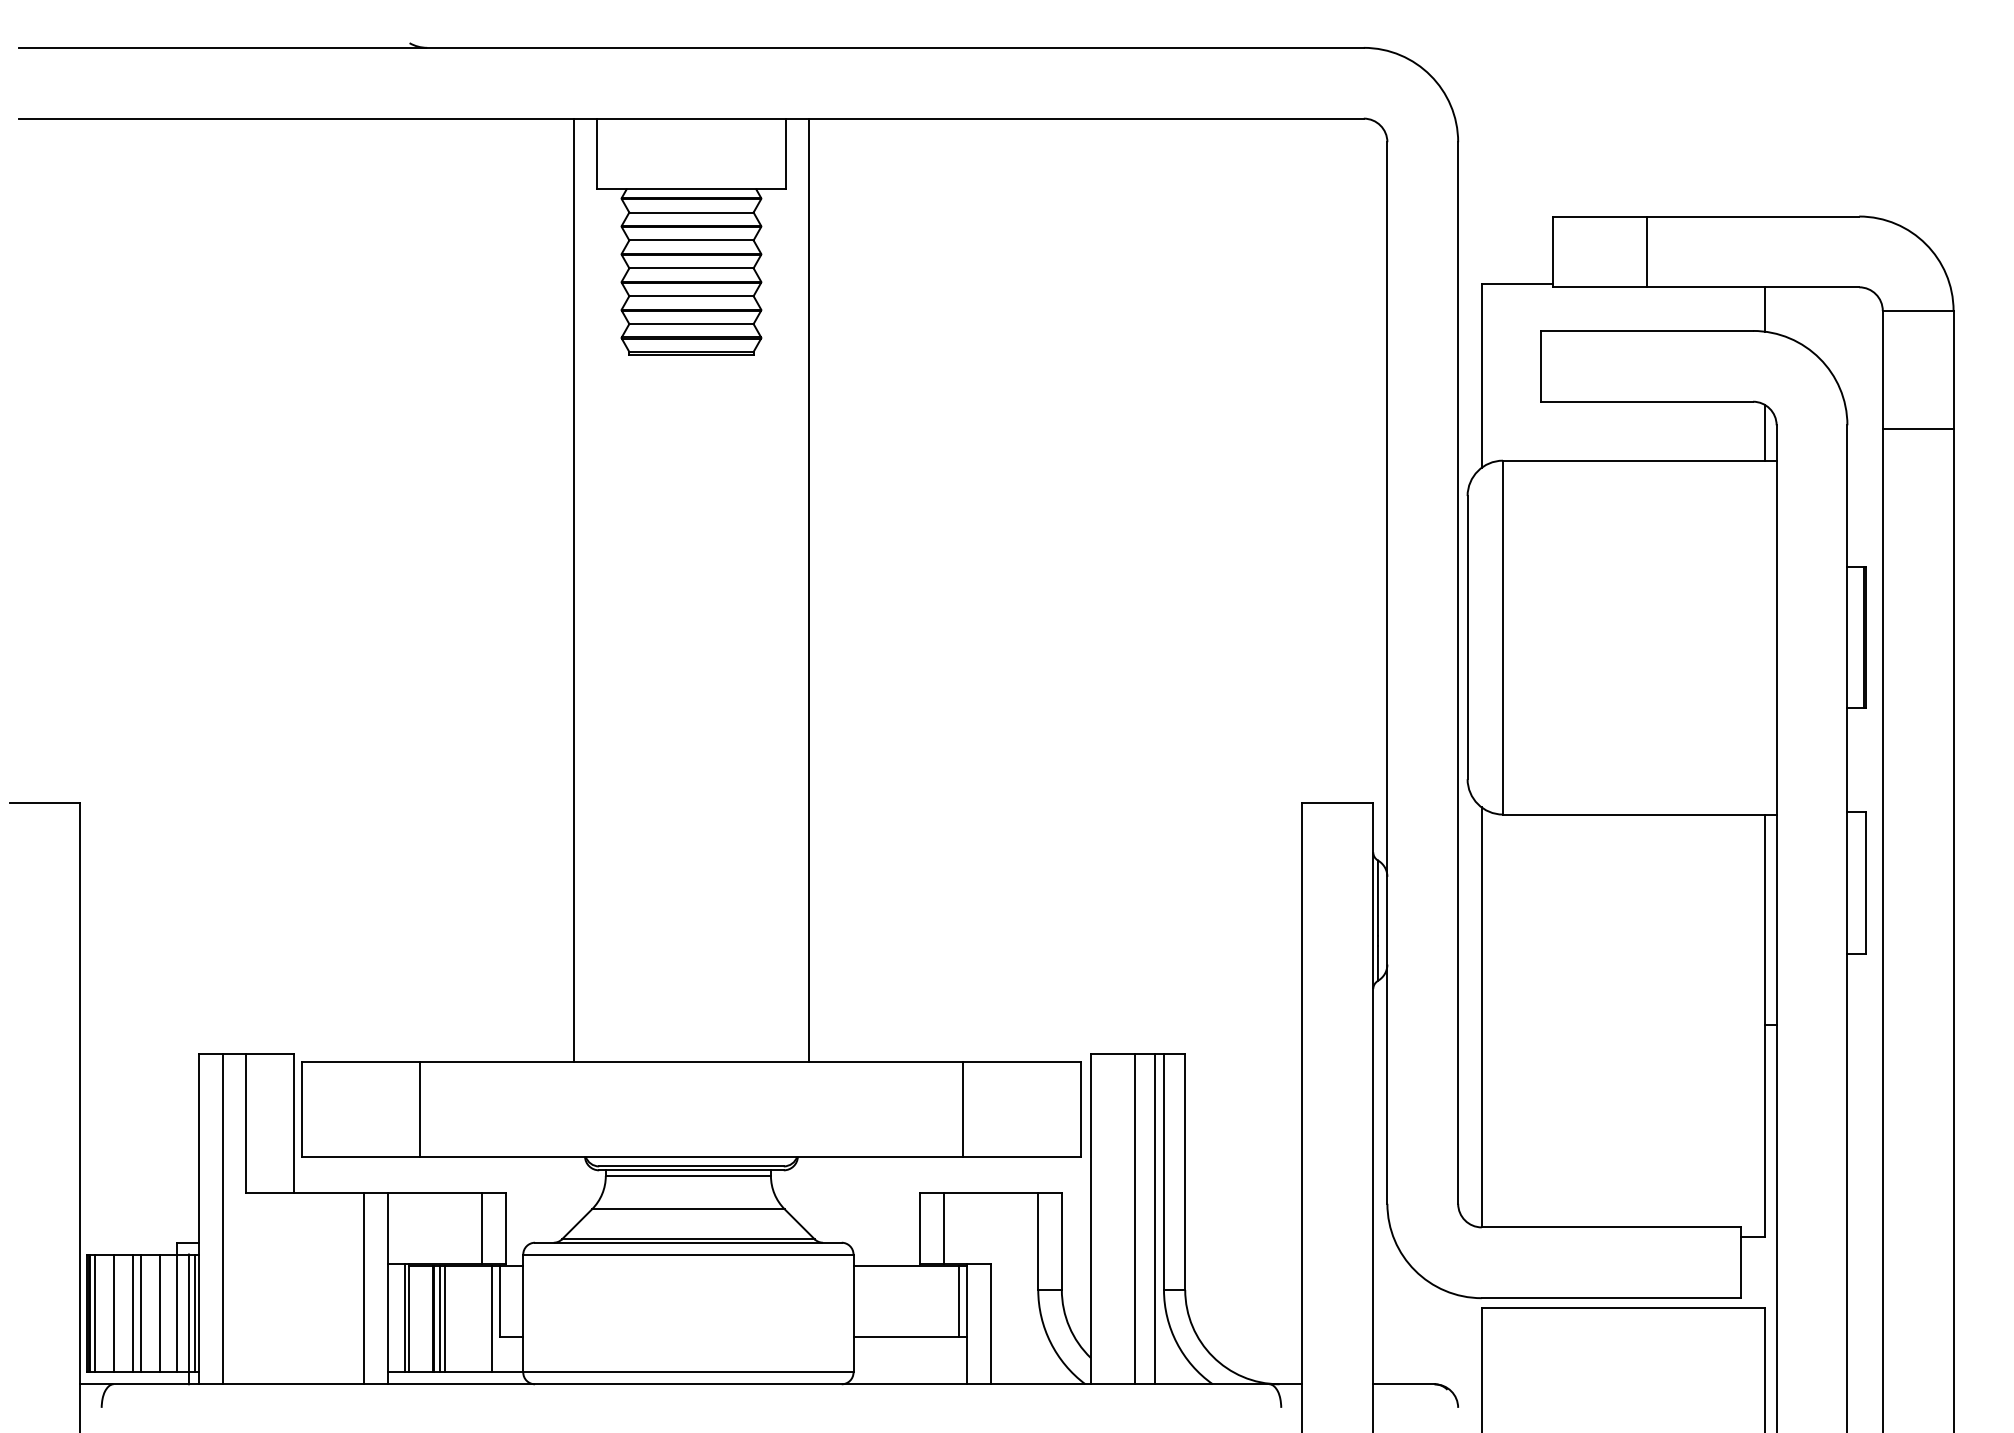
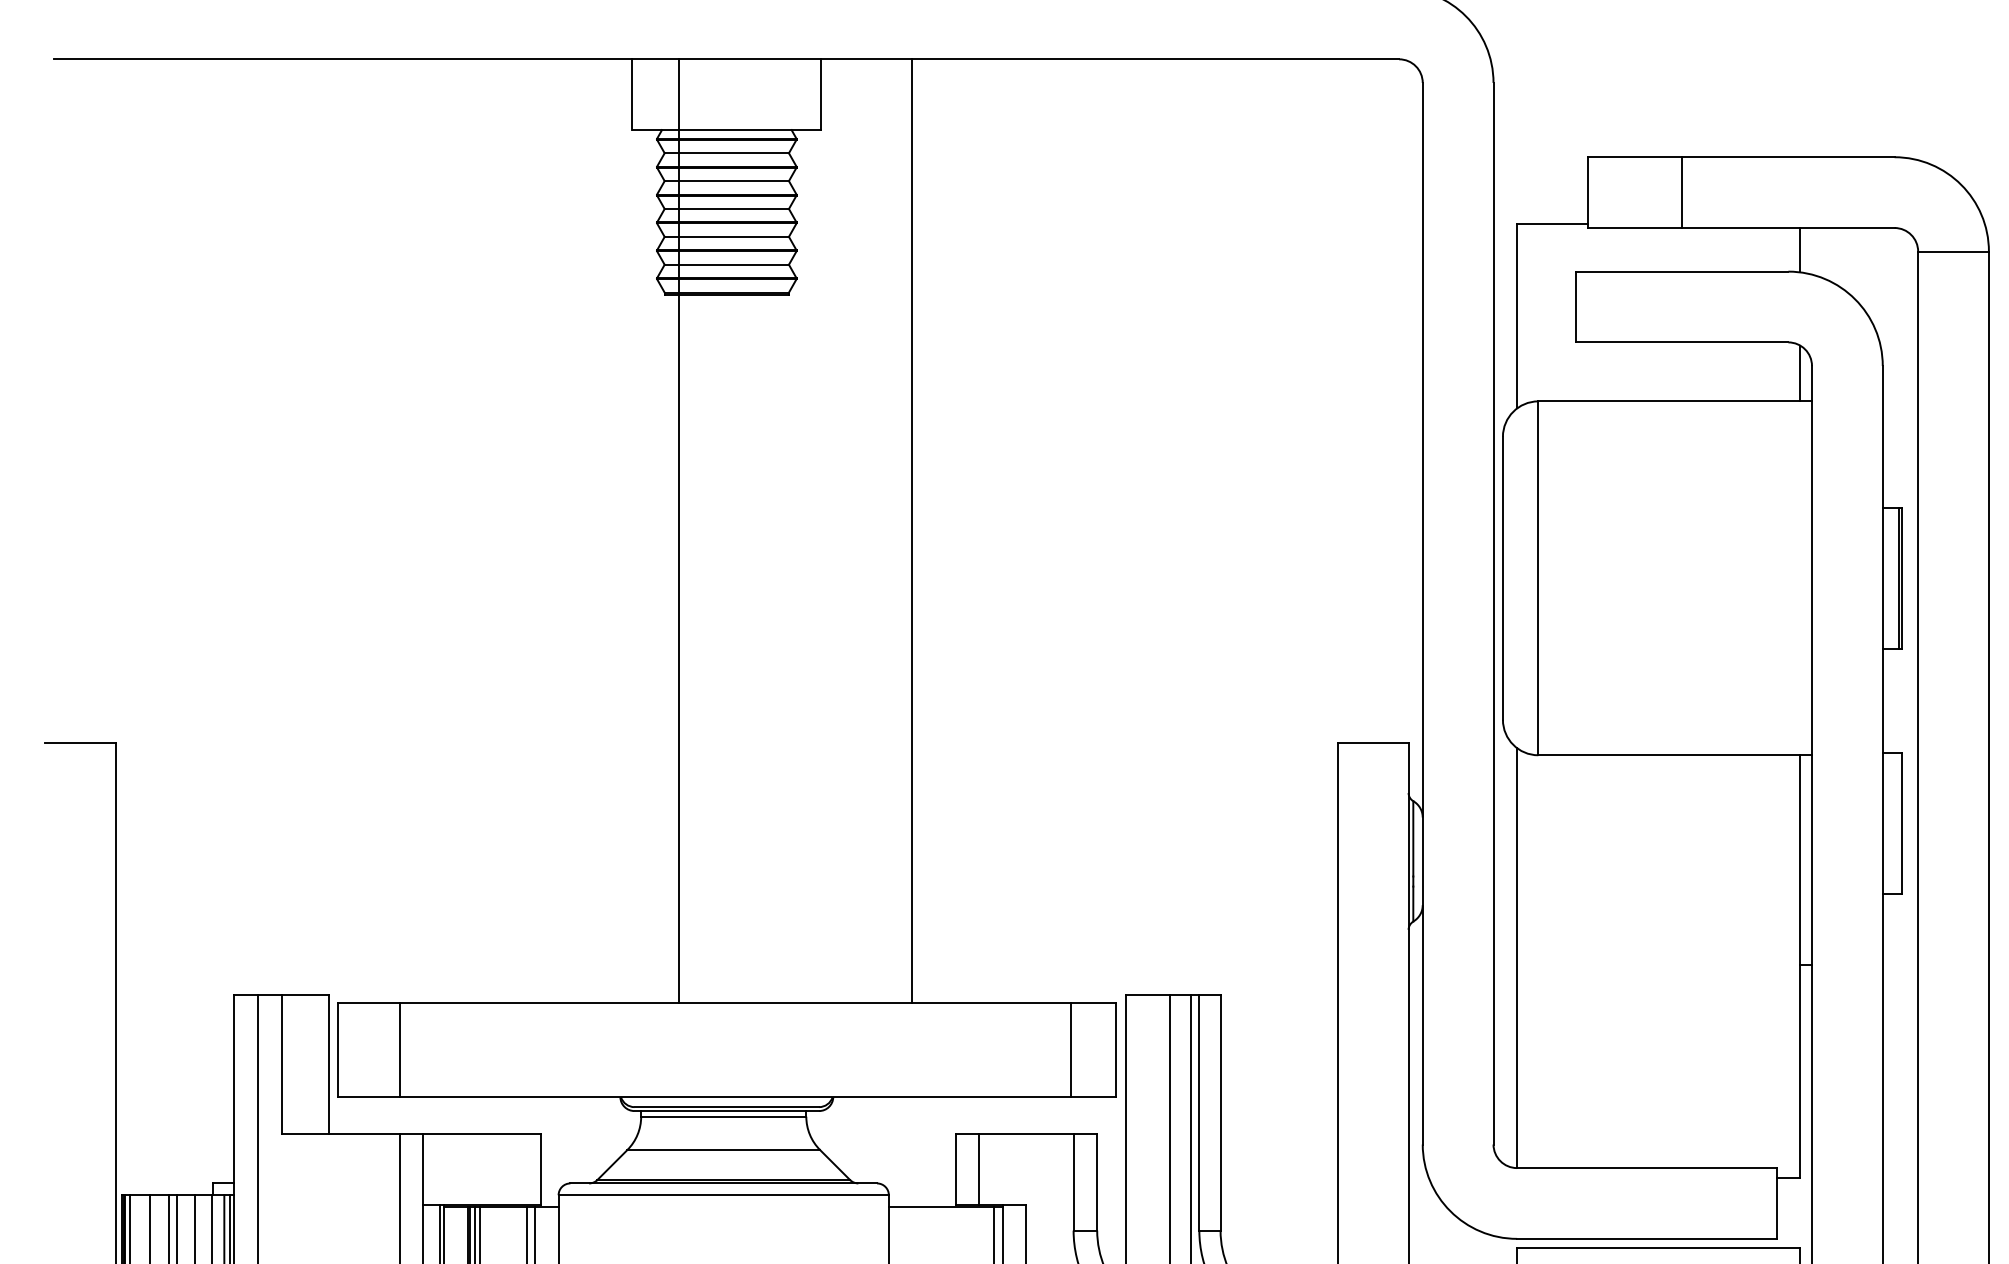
line: (1917, 428) -> (1952, 369), removed
line: (573, 590) -> (678, 531), moved
line: (809, 590) -> (911, 531), moved
line: (420, 1109) -> (399, 1050), moved
line: (962, 1109) -> (1070, 1050), moved
line: (482, 1228) -> (517, 1169), removed

